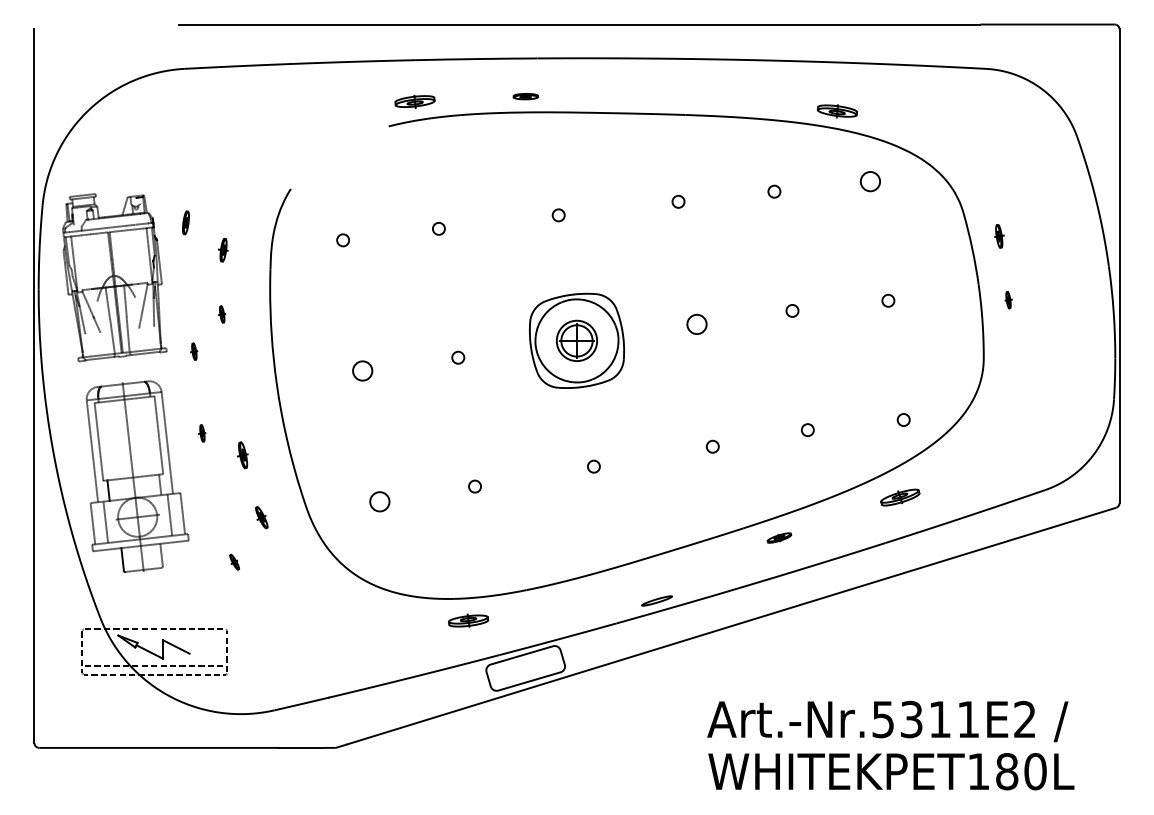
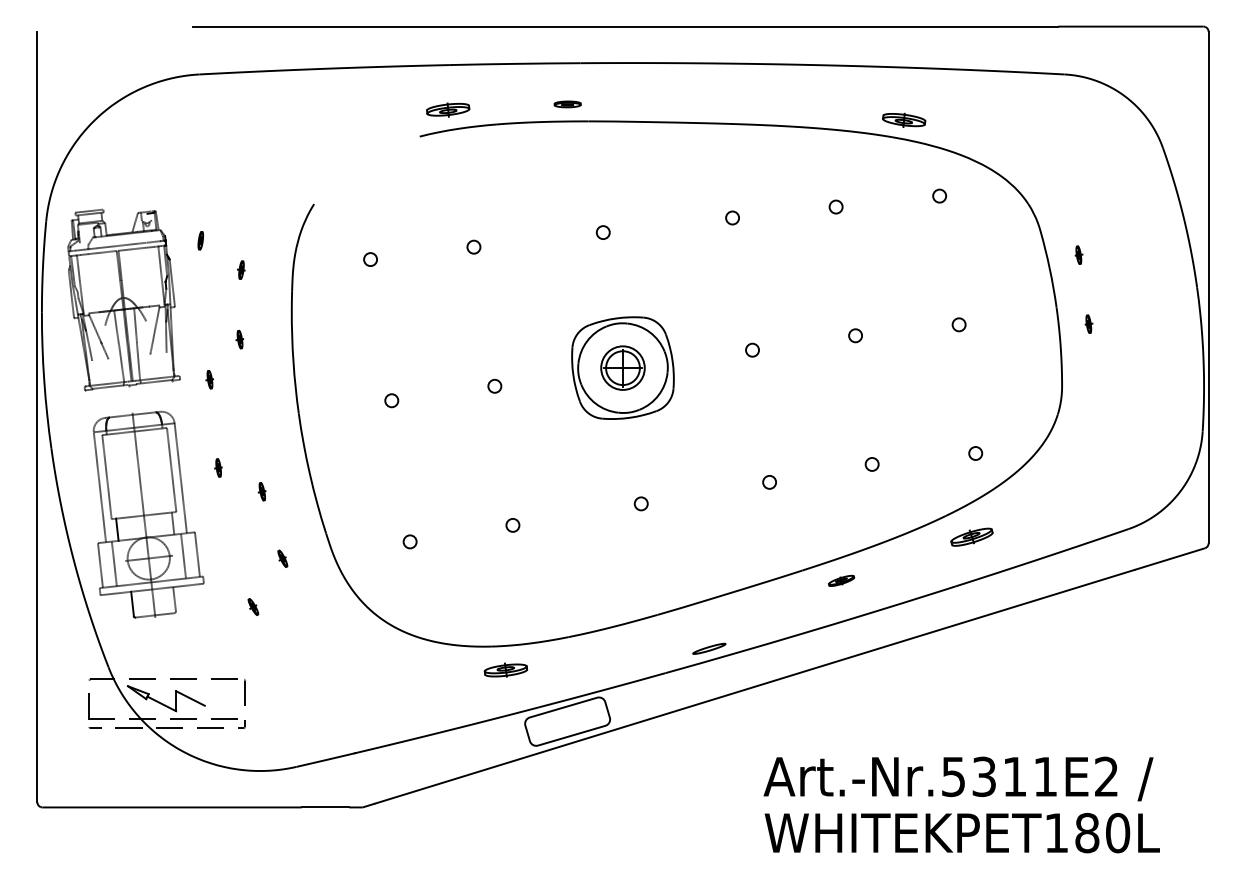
circle: (870, 180) -> (939, 195), size x0.62
part: (185, 222) -> (200, 240), size x0.71
part: (998, 235) -> (1078, 254), size x0.71
part: (223, 249) -> (241, 269), size x0.71
circle: (696, 323) -> (752, 349), size x0.62
circle: (362, 370) -> (391, 400), size x0.62
part: (242, 455) -> (261, 491), size x0.62
circle: (379, 501) -> (409, 541), size x0.62
part: (261, 517) -> (282, 558), size x0.71

